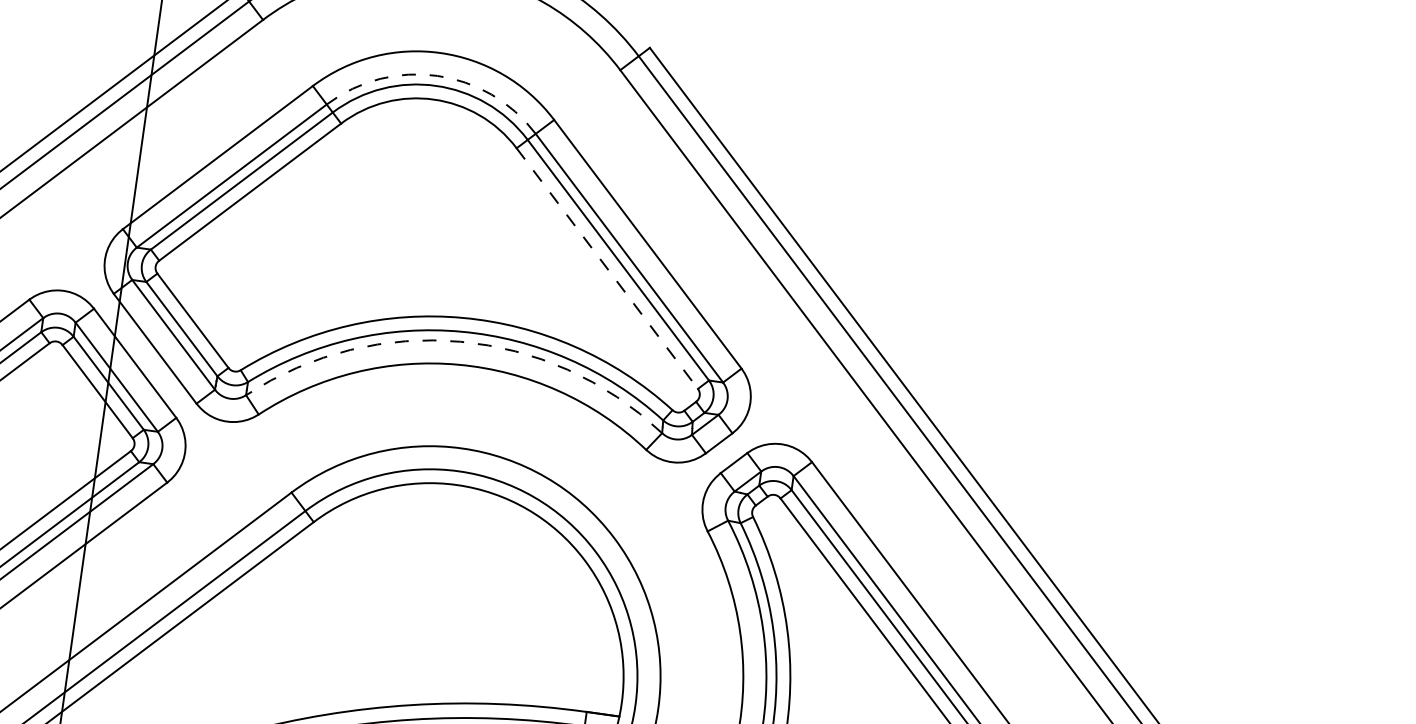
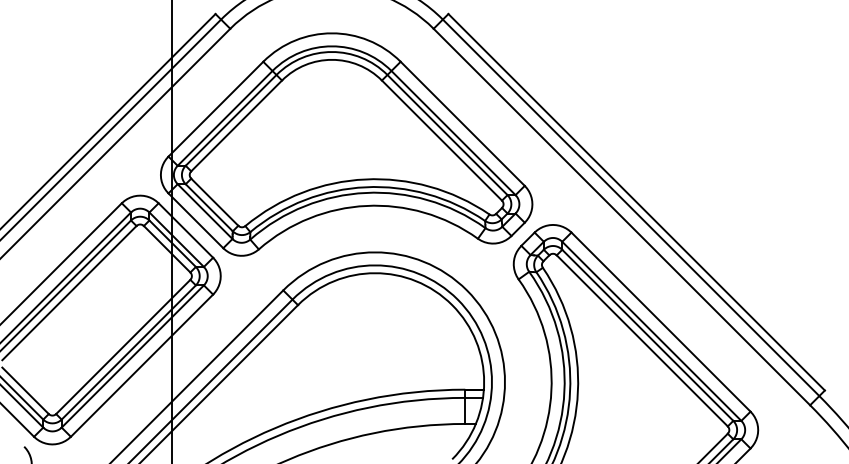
arc: (438, 76) -> (332, 46), dashed -> solid
line: (606, 268) -> (441, 140), dashed -> solid
arc: (460, 340) -> (365, 192), dashed -> solid

